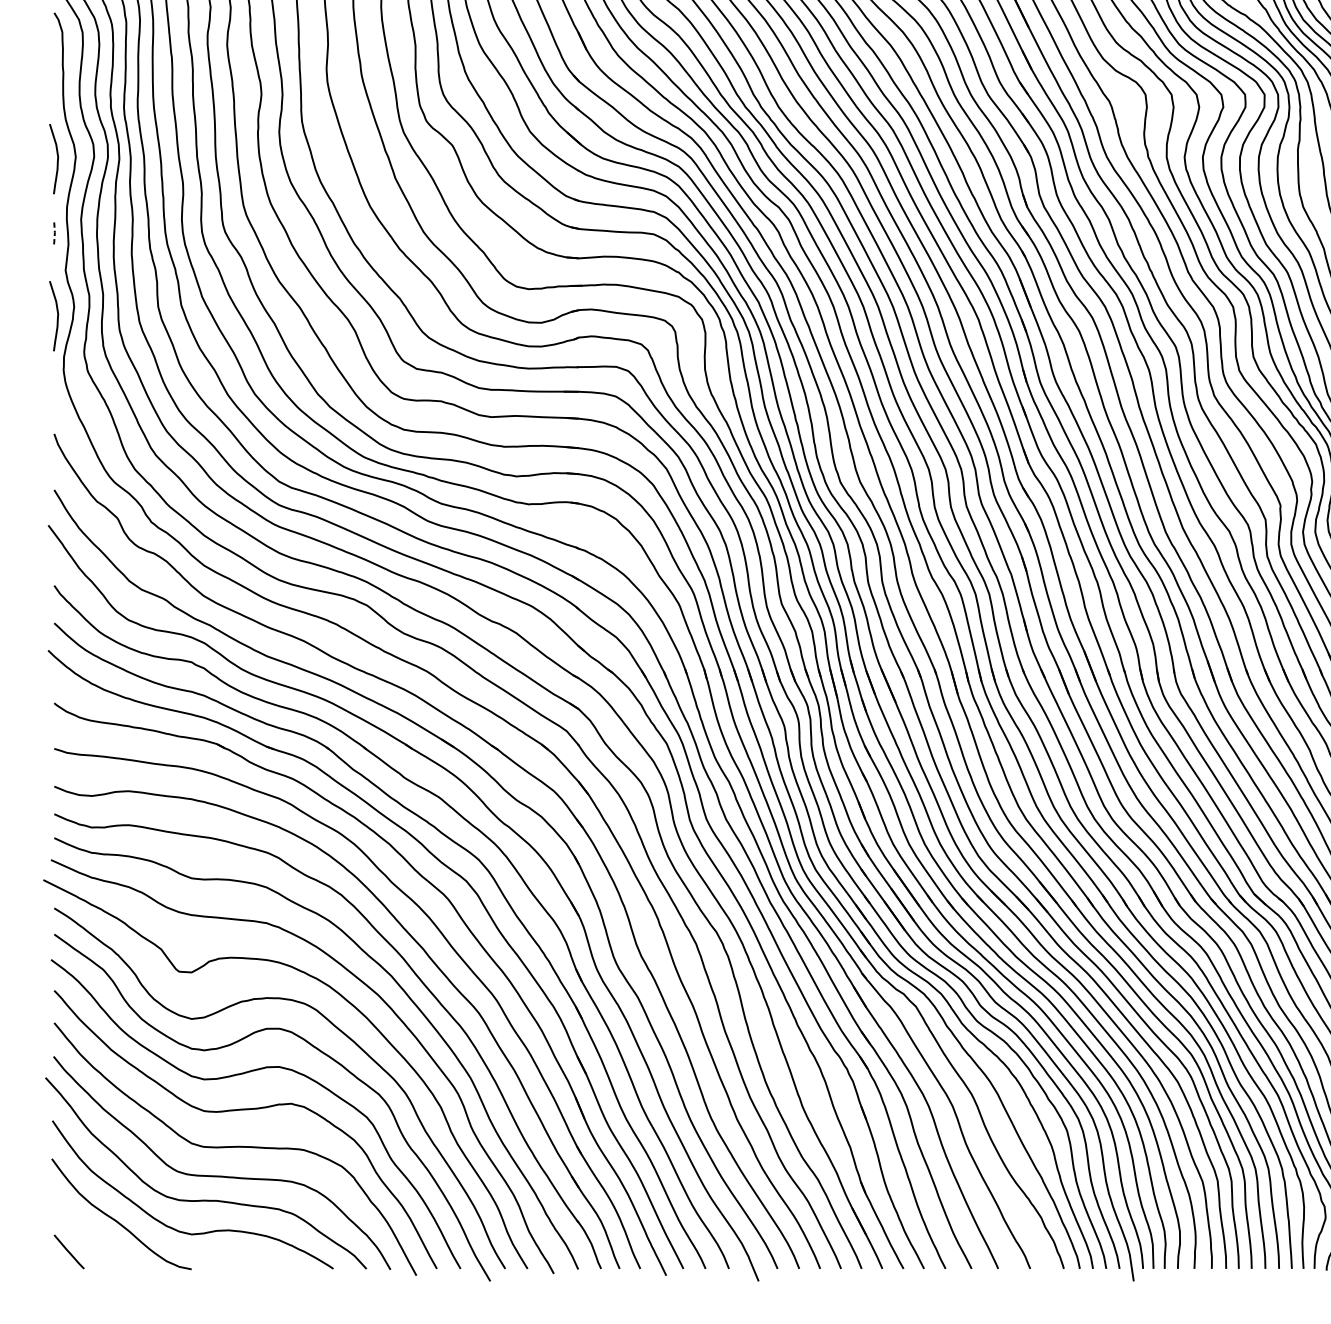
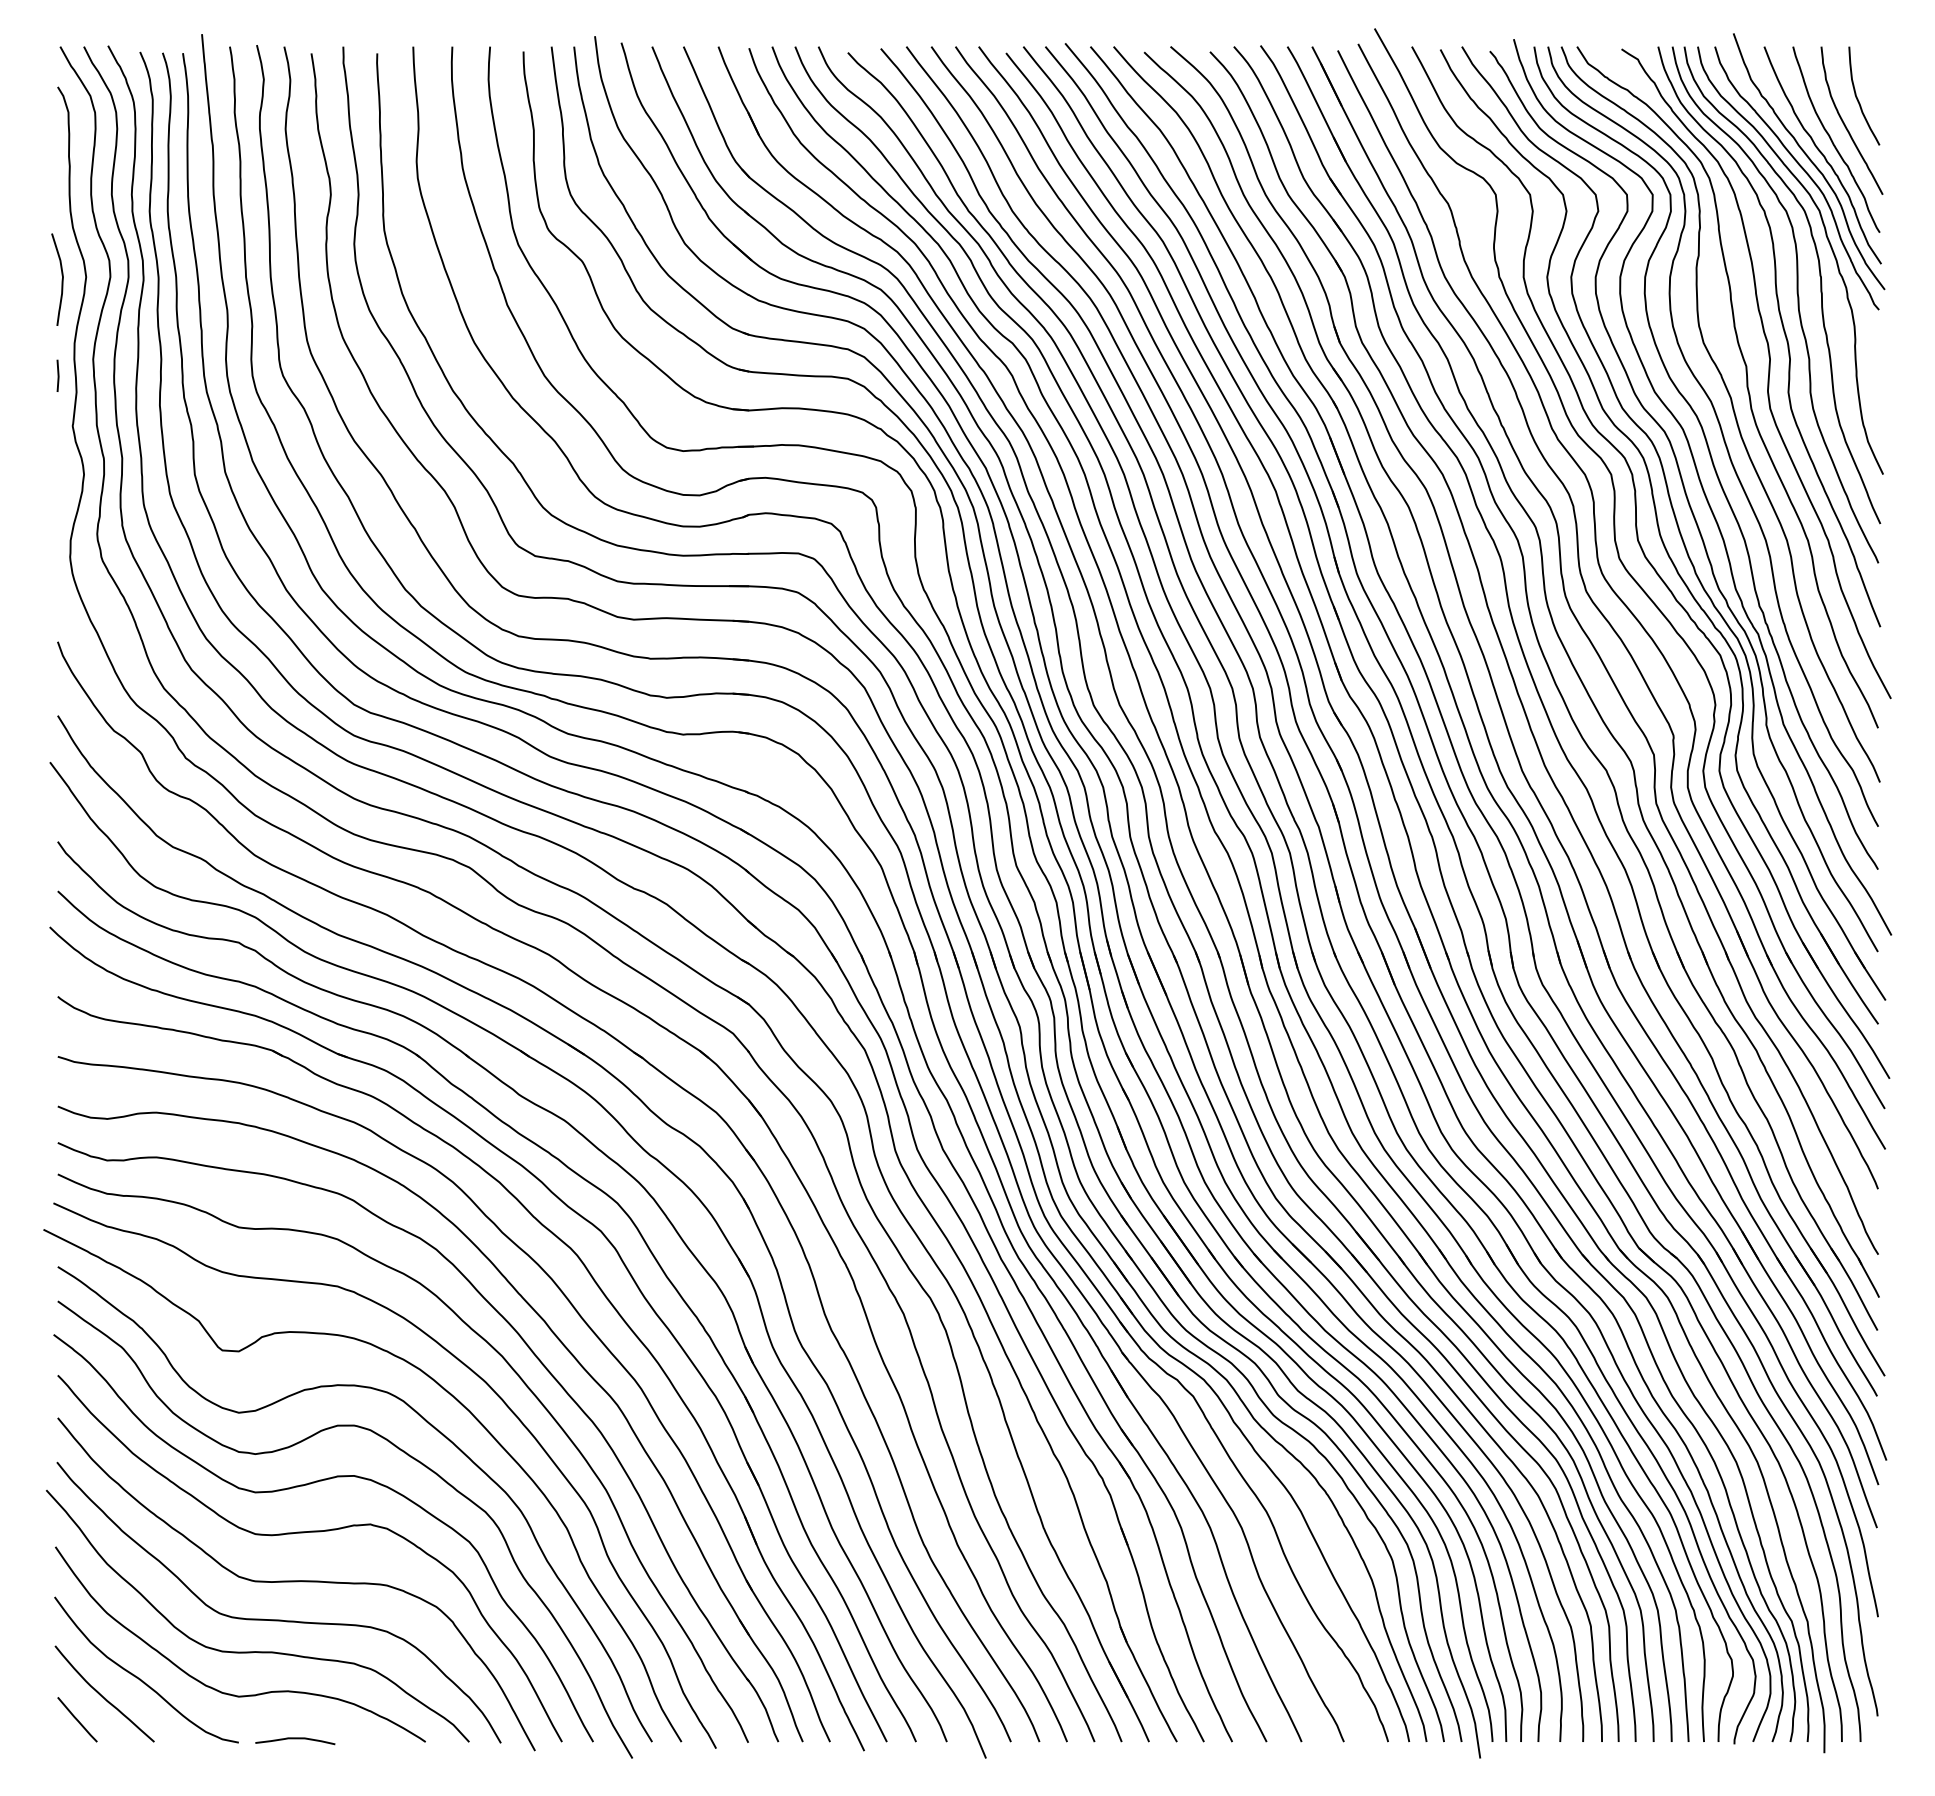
line: (54, 232) -> (58, 376), dashed -> solid
curve: (57, 316) -> (61, 486), removed
curve: (88, 1233) -> (102, 1695), added
curve: (234, 1266) -> (295, 1739), added

